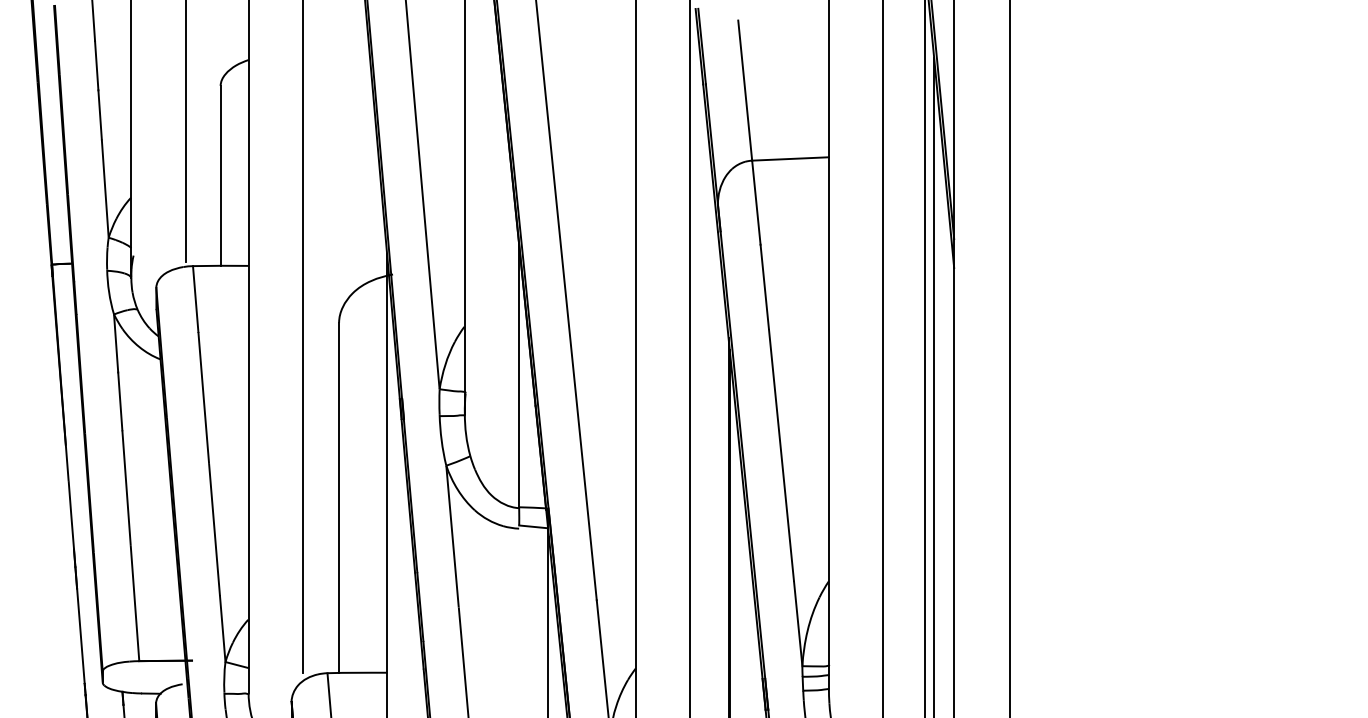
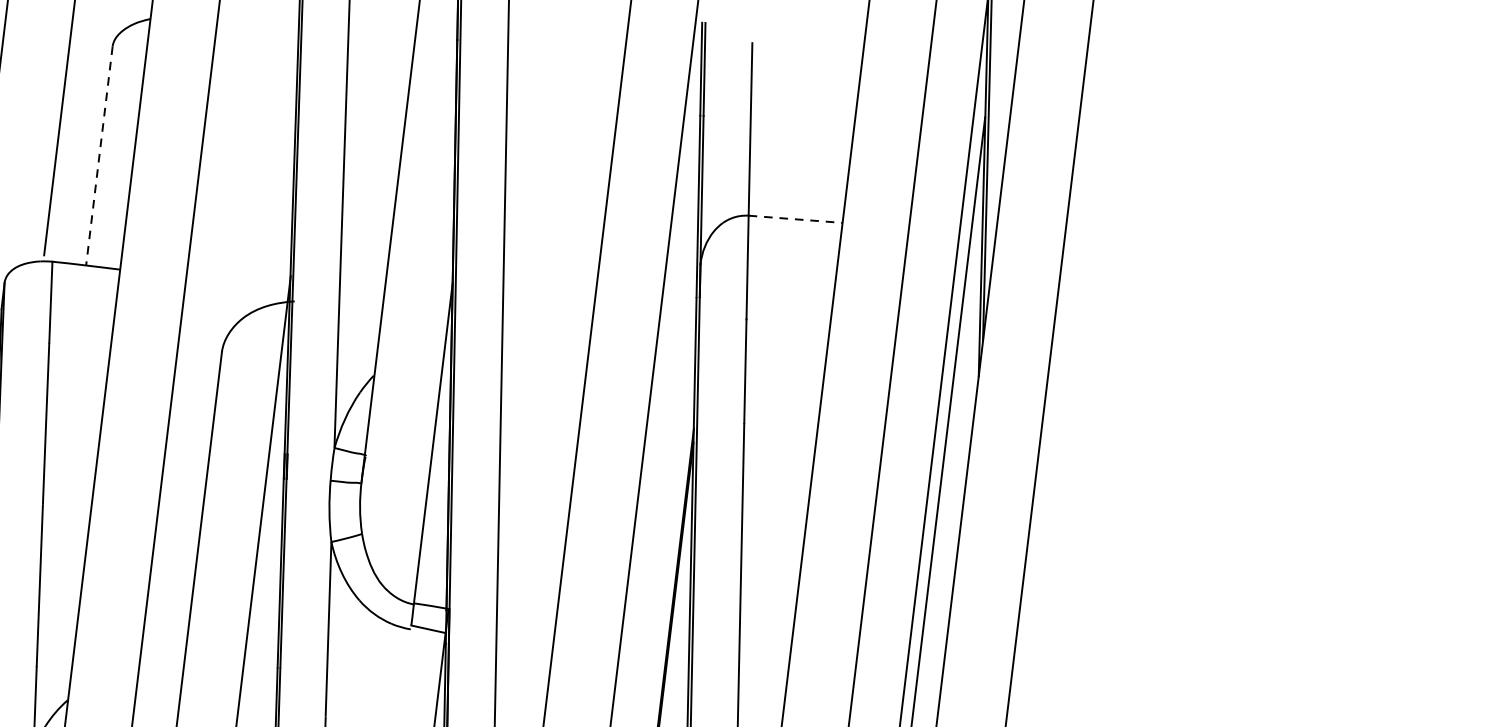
line: (791, 158) -> (796, 218), solid -> dashed
line: (220, 176) -> (99, 156), solid -> dashed

